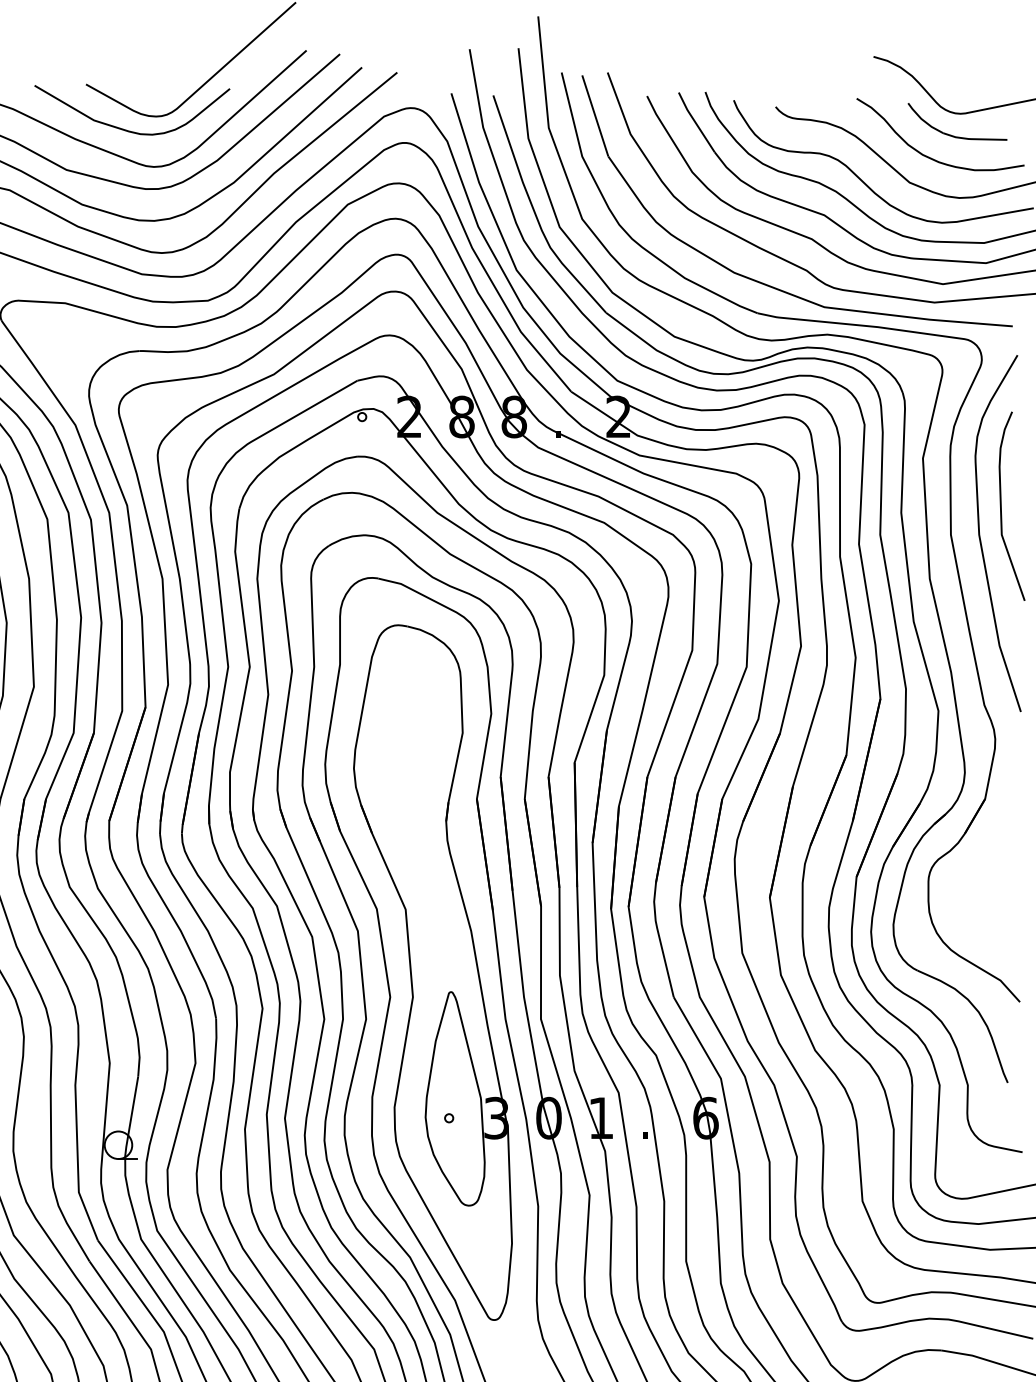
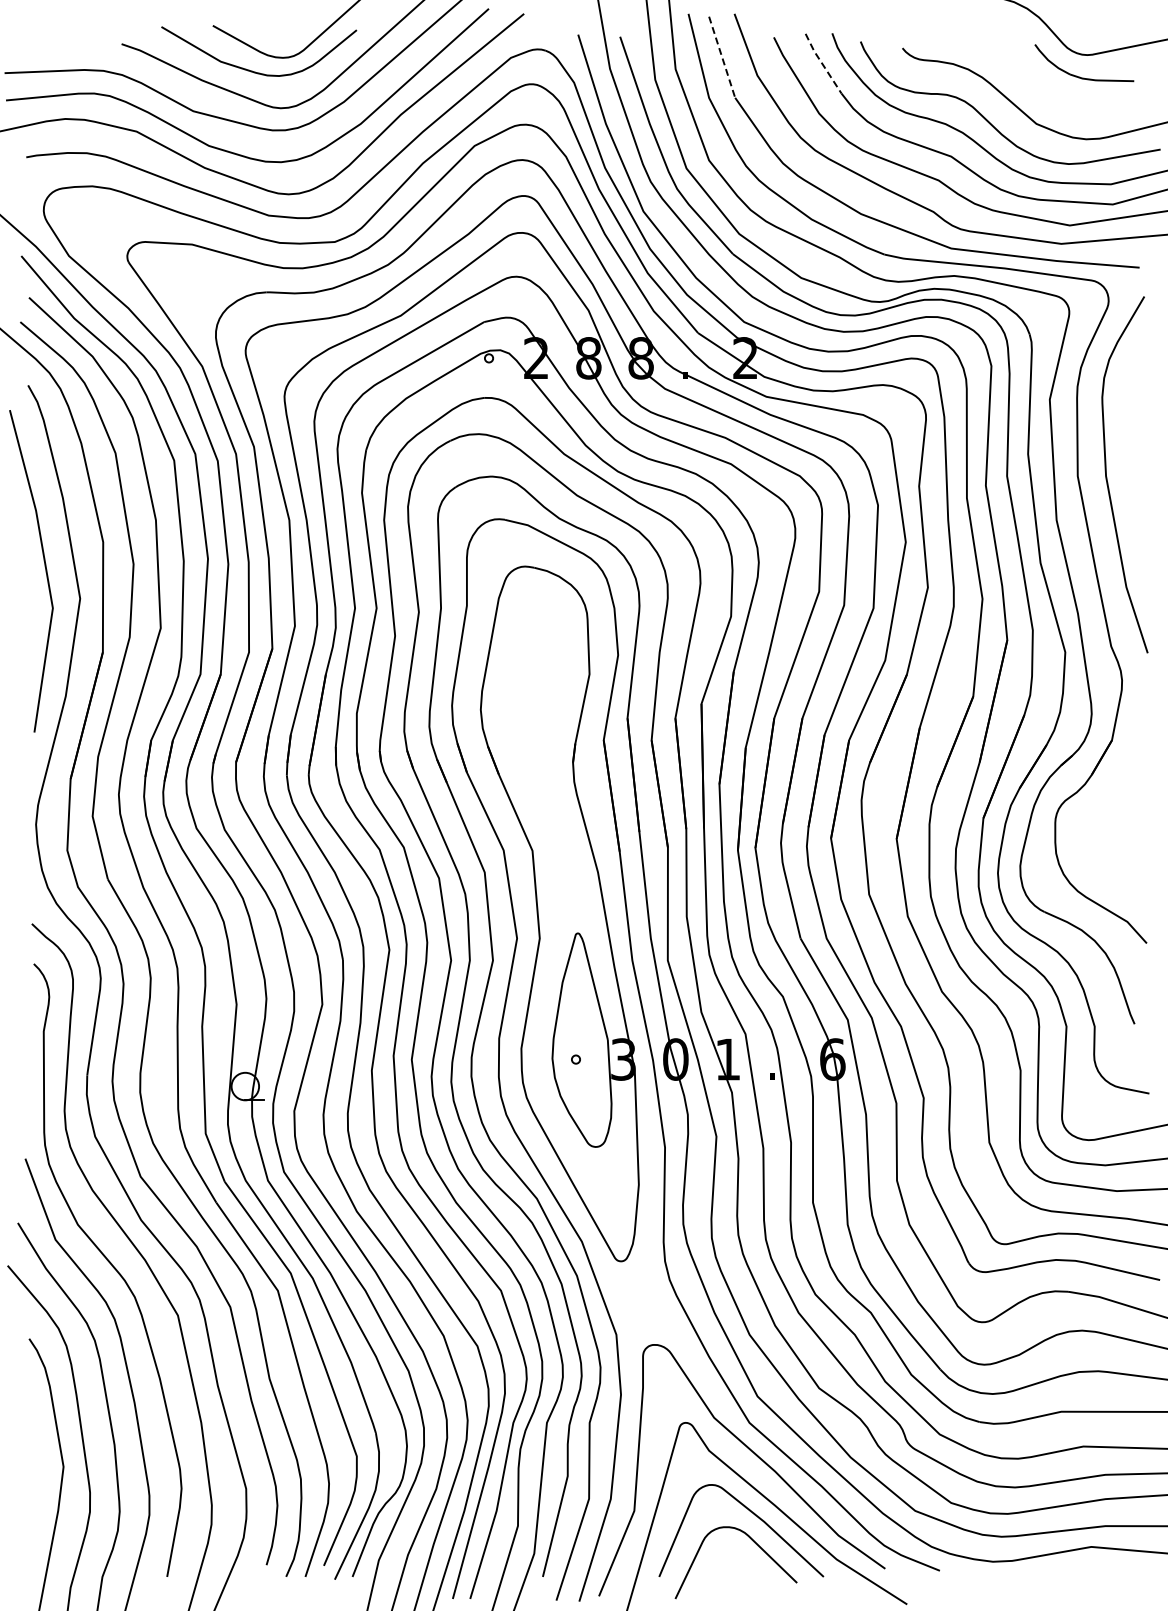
line: (595, 116) -> (722, 57), solid -> dashed
line: (695, 122) -> (822, 63), solid -> dashed
curve: (928, 156) -> (1055, 97), removed
curve: (1001, 506) -> (1128, 447), removed

